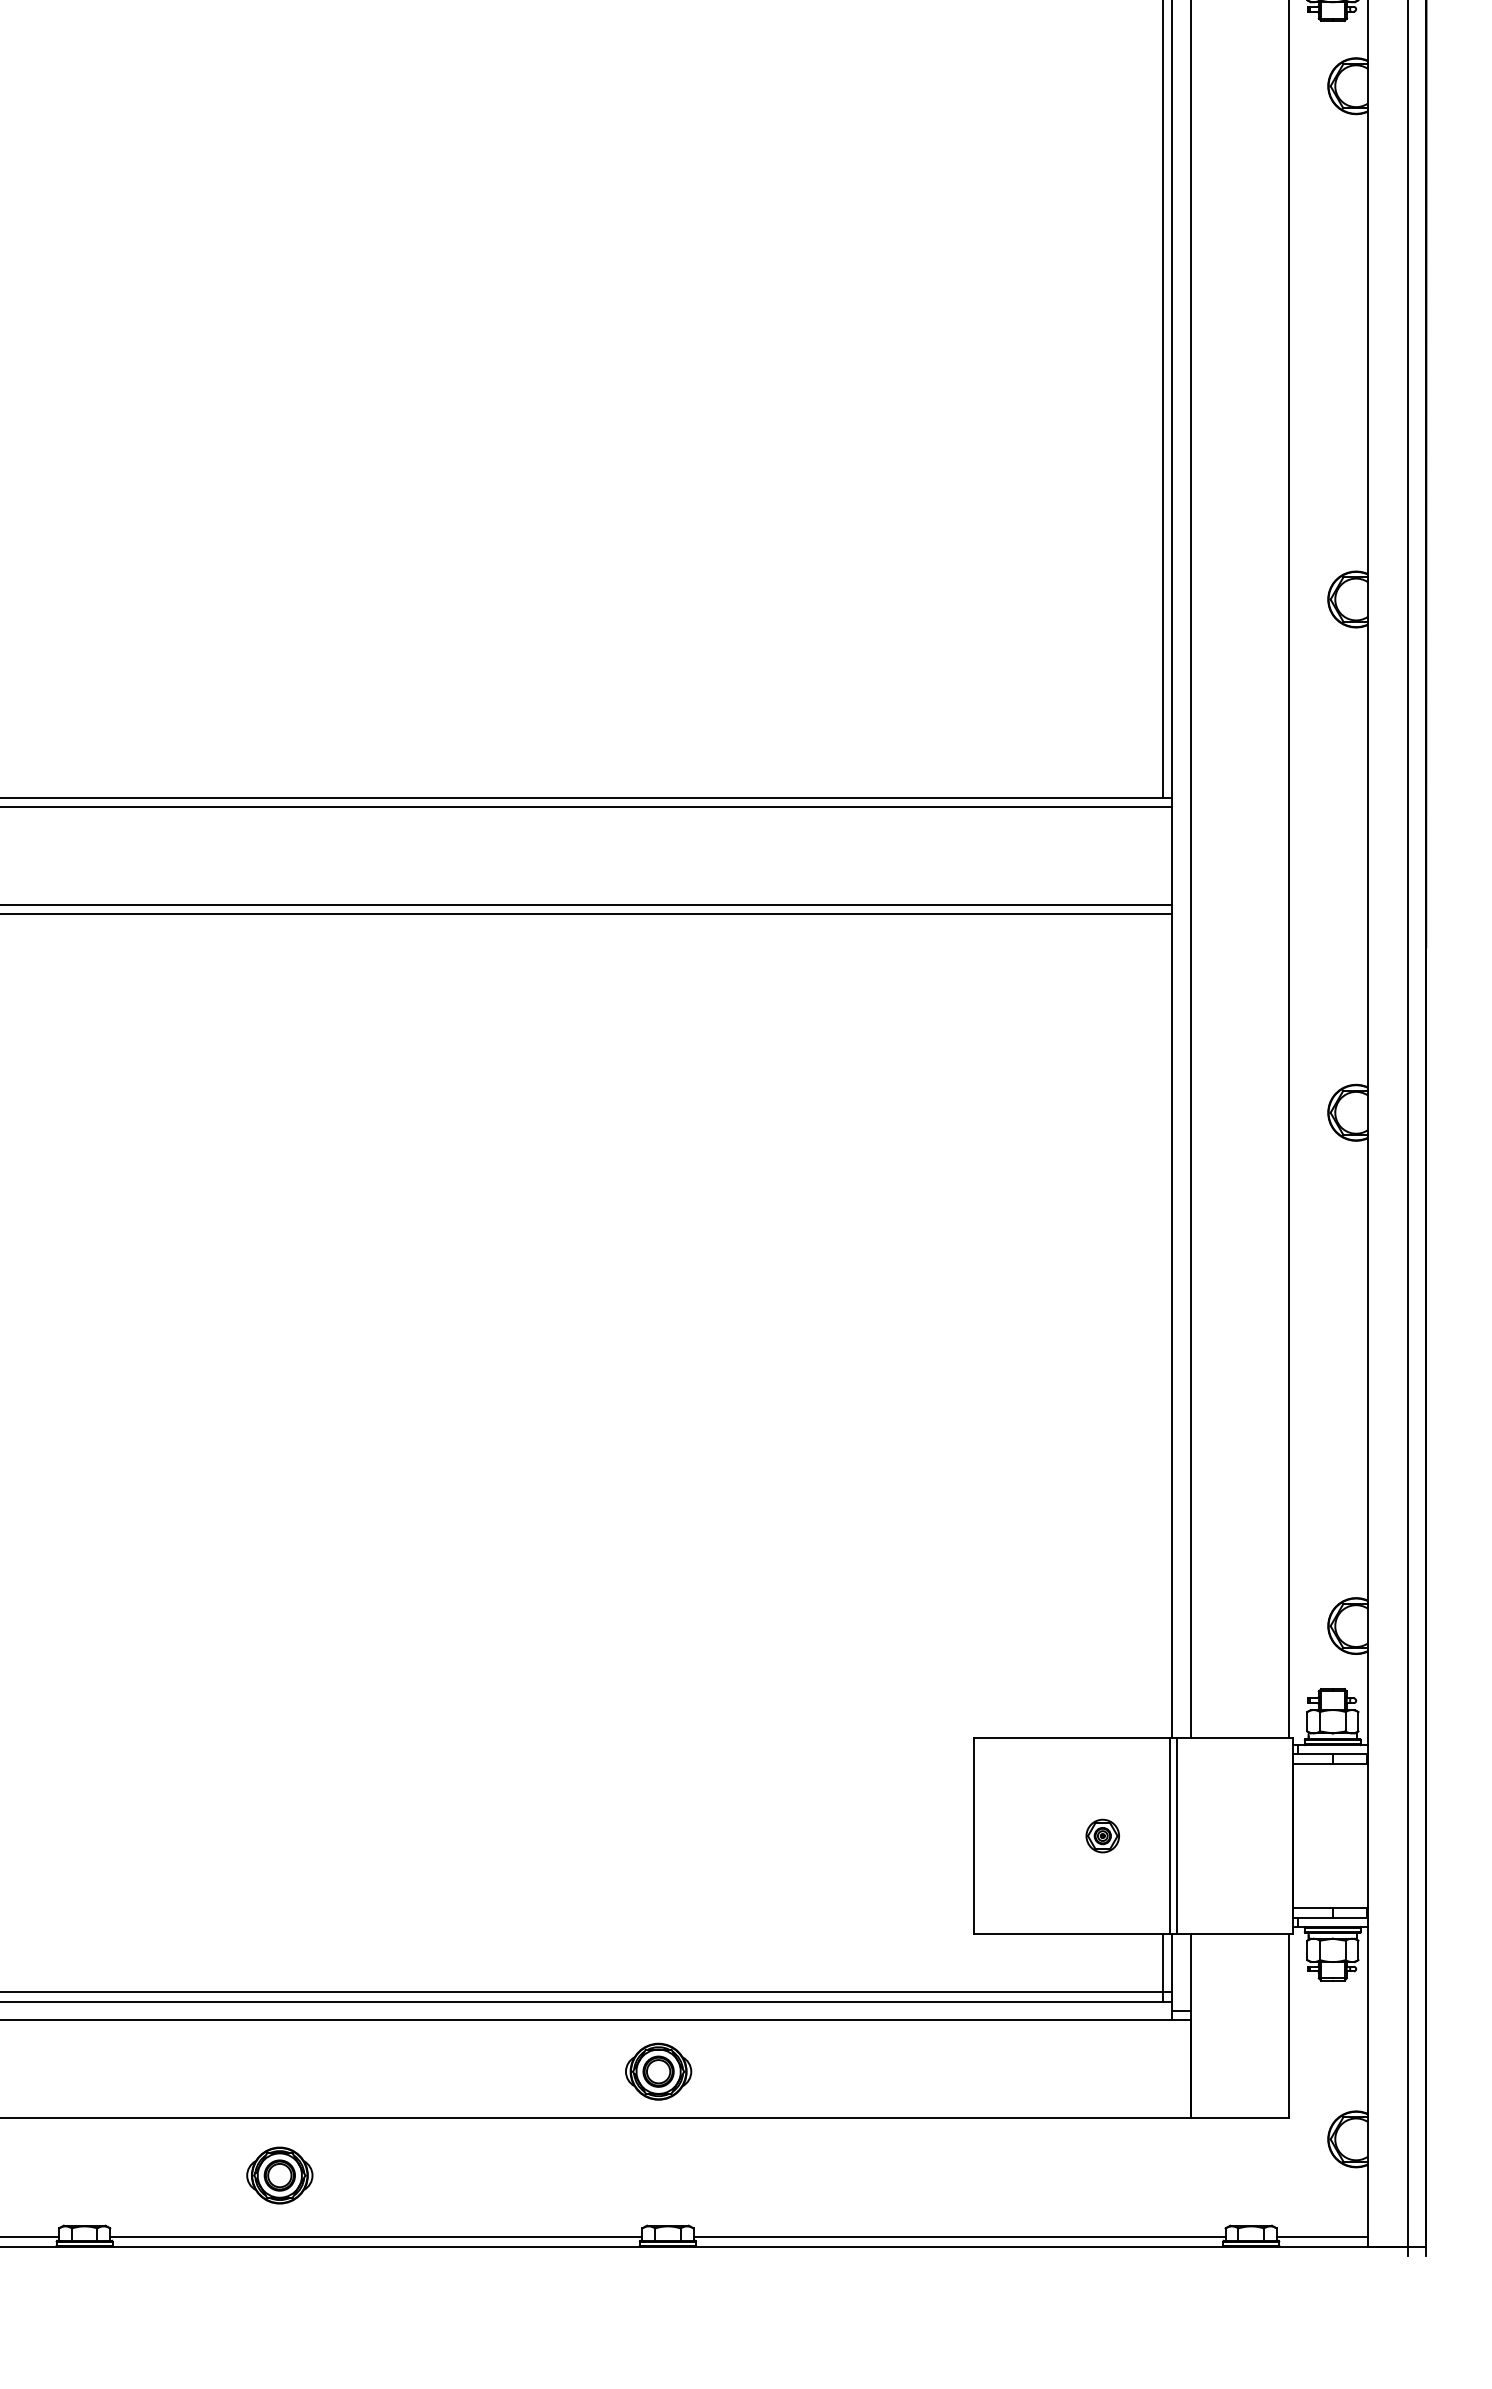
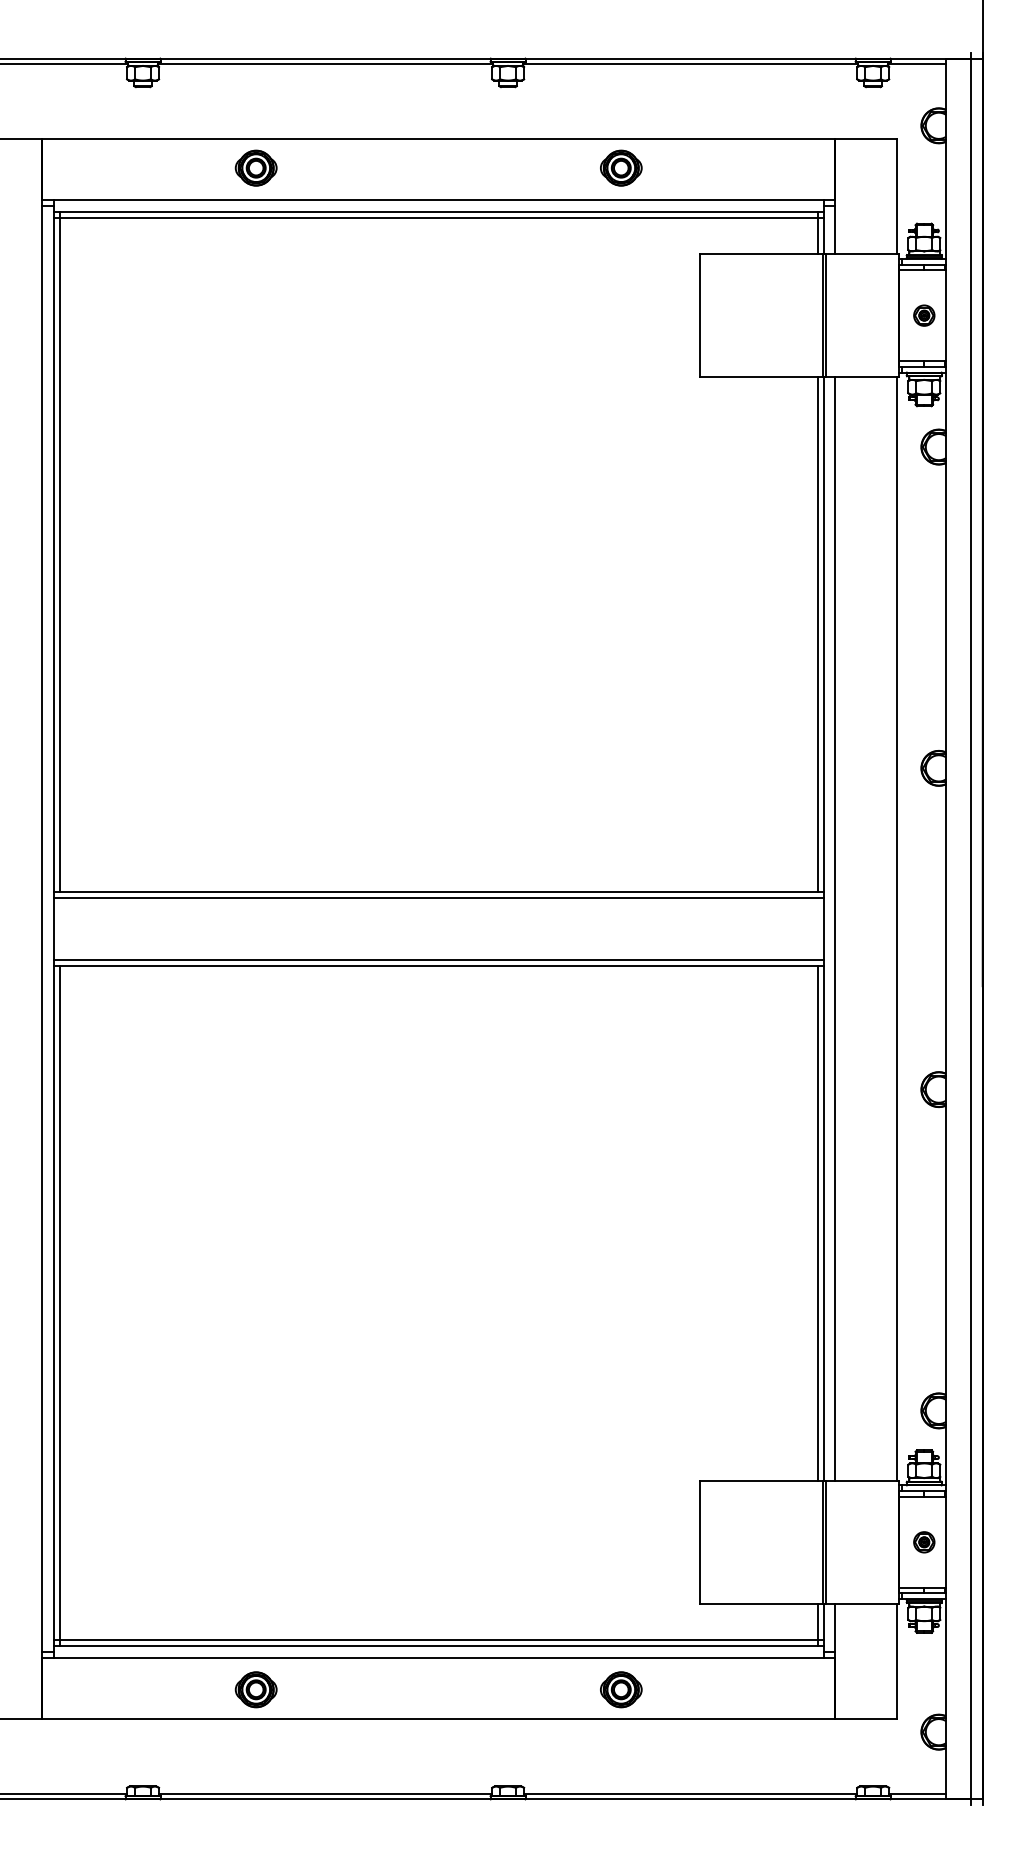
line: (1162, 1325) -> (817, 1222), added
part: (1103, 1836) -> (924, 1542), moved
part: (658, 2071) -> (621, 1689), moved
part: (278, 2175) -> (255, 1689), moved

